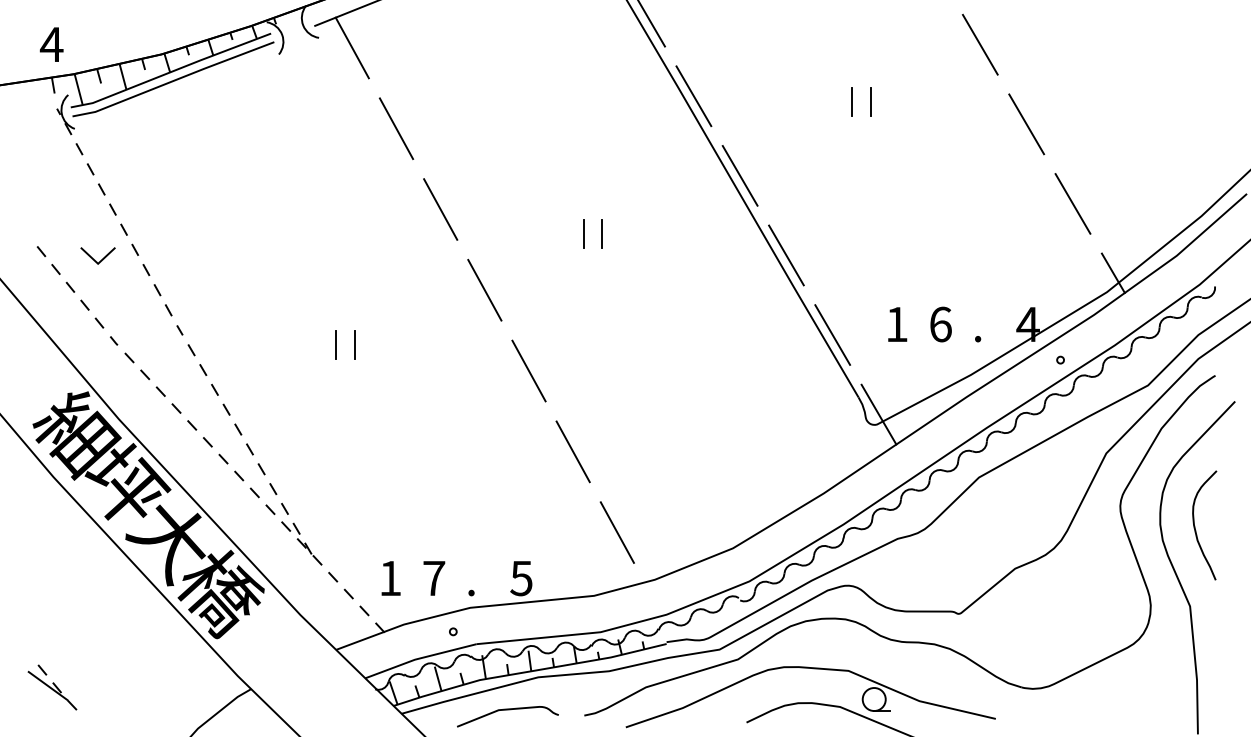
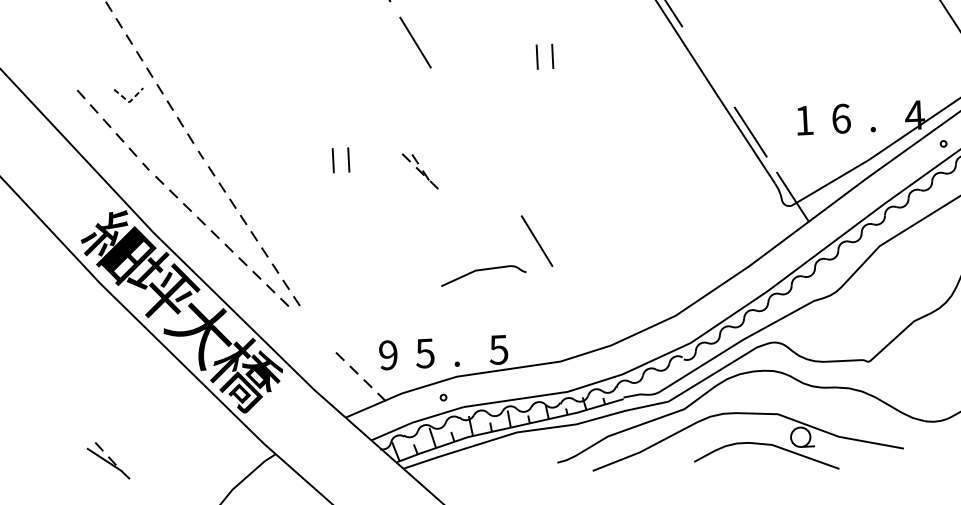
line: (786, 255) -> (708, 67), removed
line: (98, 263) -> (129, 102), solid -> dashed
line: (484, 289) -> (455, 108), removed
line: (528, 370) -> (496, 174), removed
line: (616, 532) -> (576, 307), removed
part: (301, 543) -> (420, 171), moved
text: (390, 578) -> (388, 355), 1 -> 9
text: (433, 578) -> (424, 353), 7 -> 5
curve: (507, 710) -> (483, 270), moved

